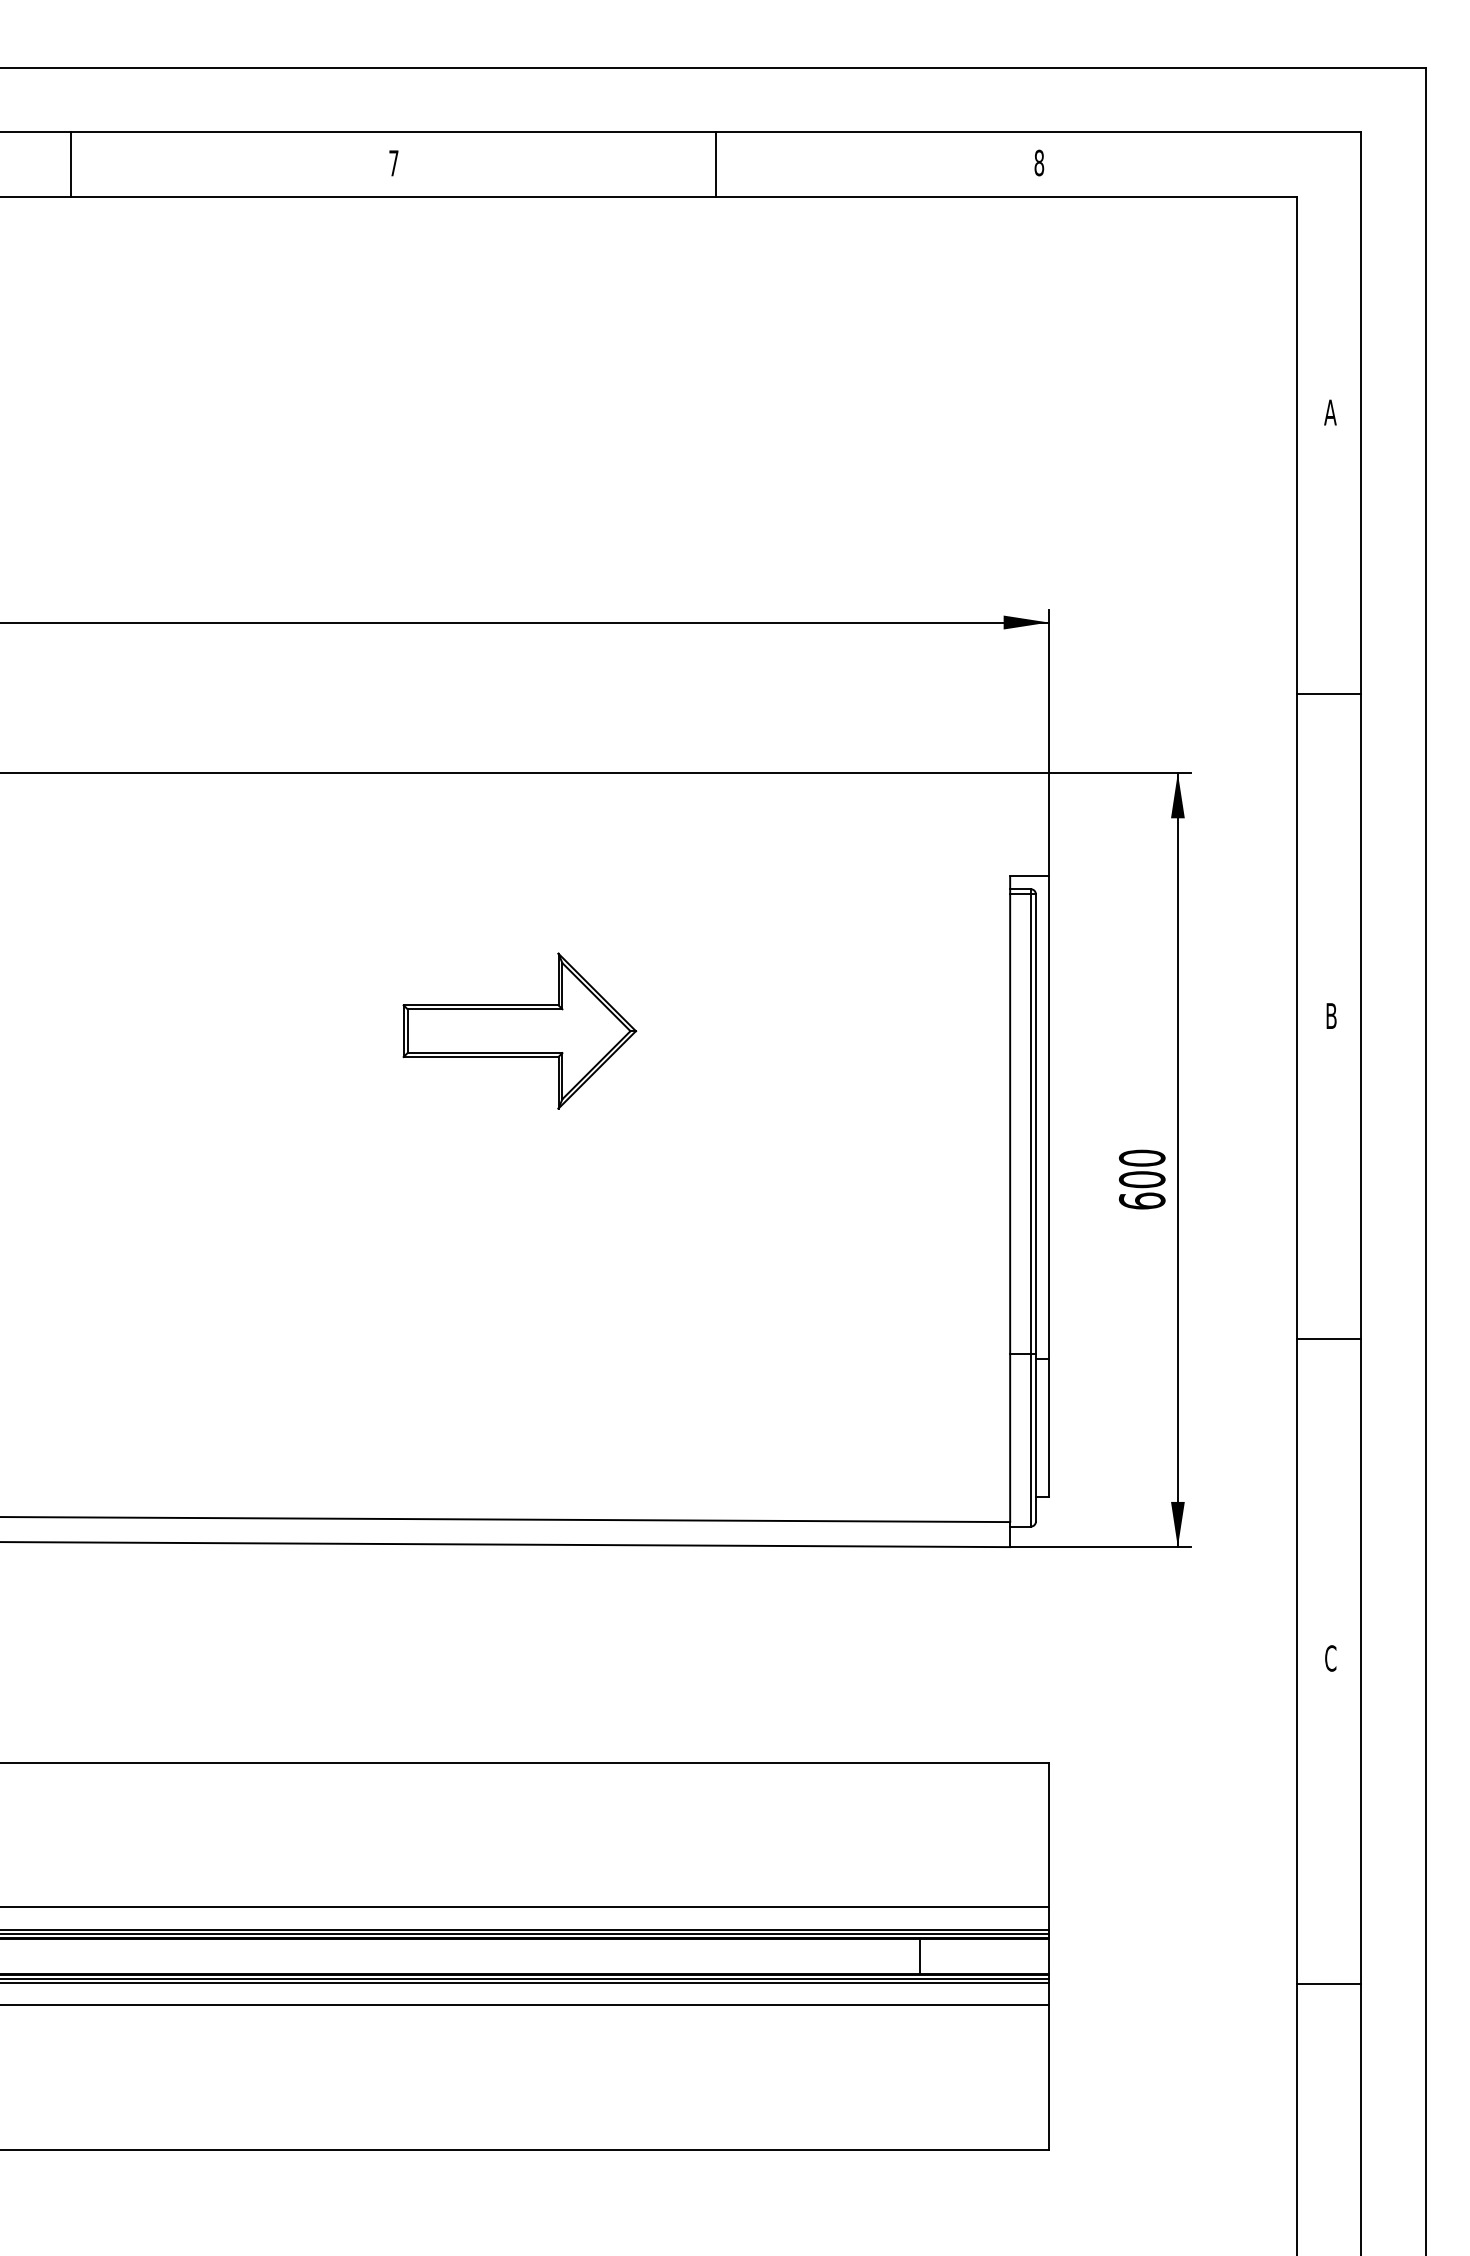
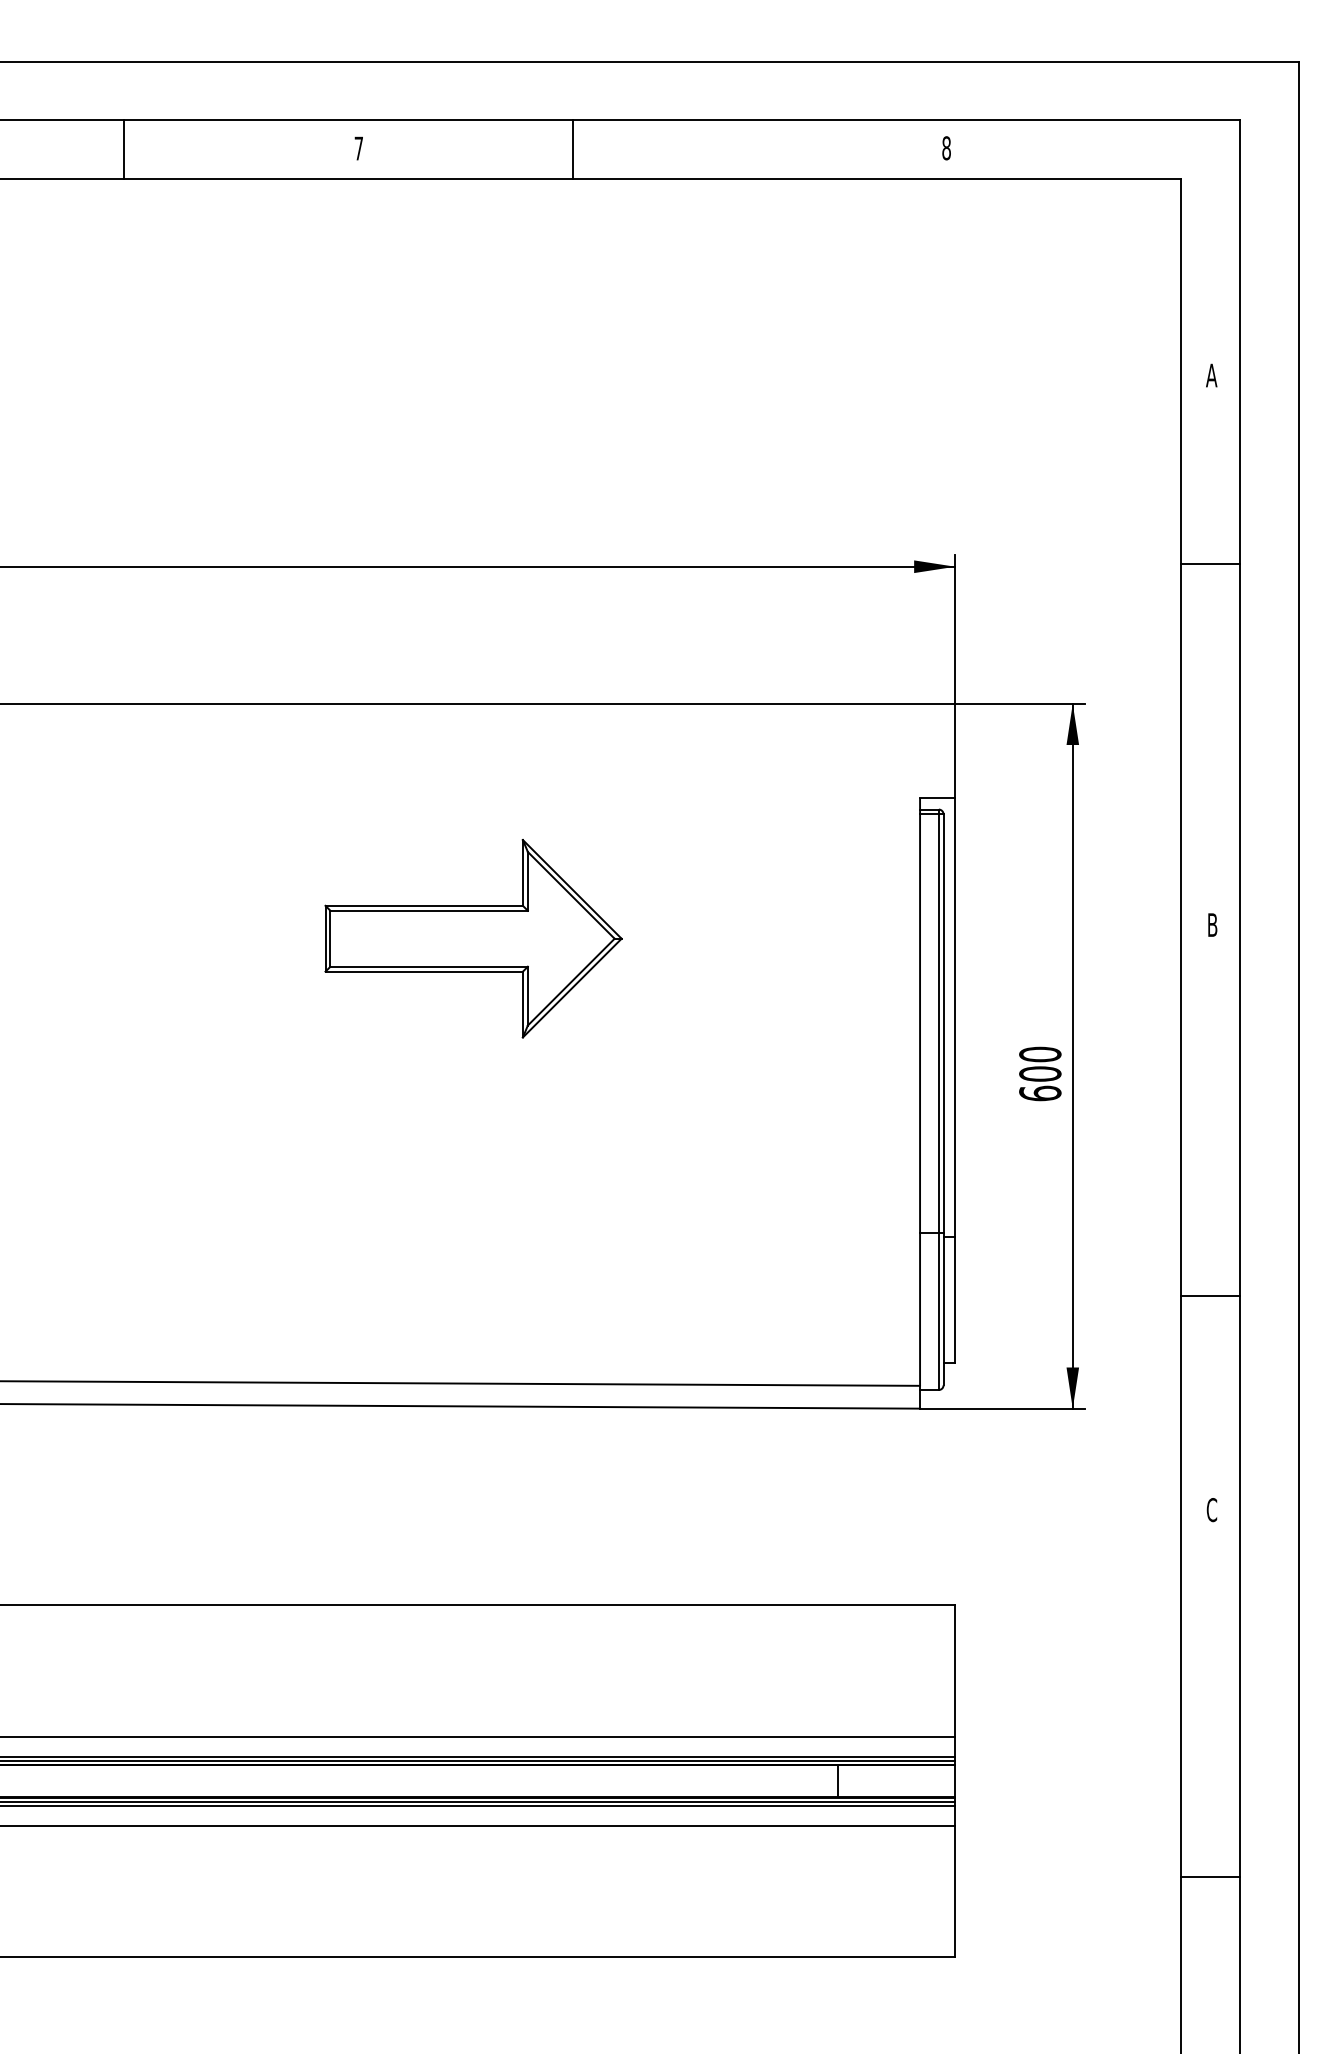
line: (70, 164) -> (123, 149), moved
line: (716, 164) -> (573, 149), moved
line: (1329, 693) -> (1210, 564), moved
part: (519, 1030) -> (473, 938), size x1.4
line: (1329, 1338) -> (1210, 1295), moved
line: (1329, 1984) -> (1210, 1877), moved

